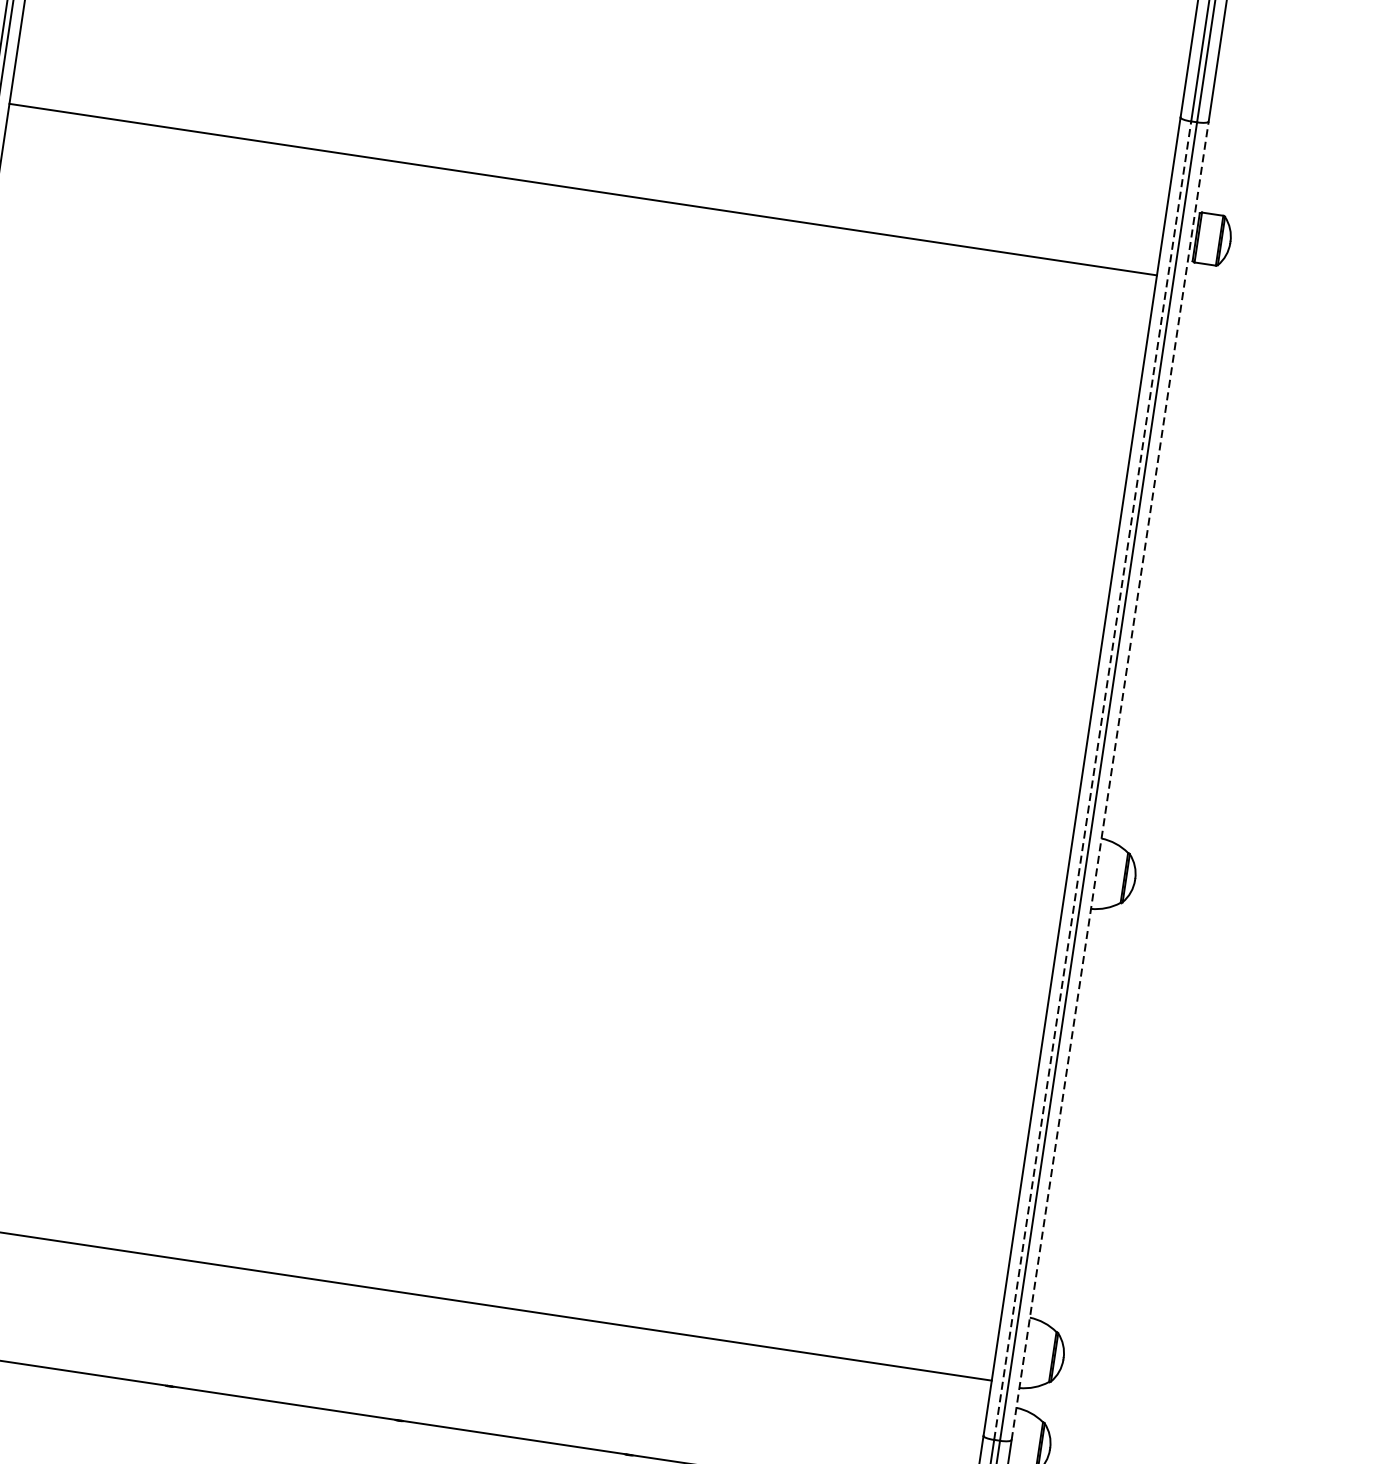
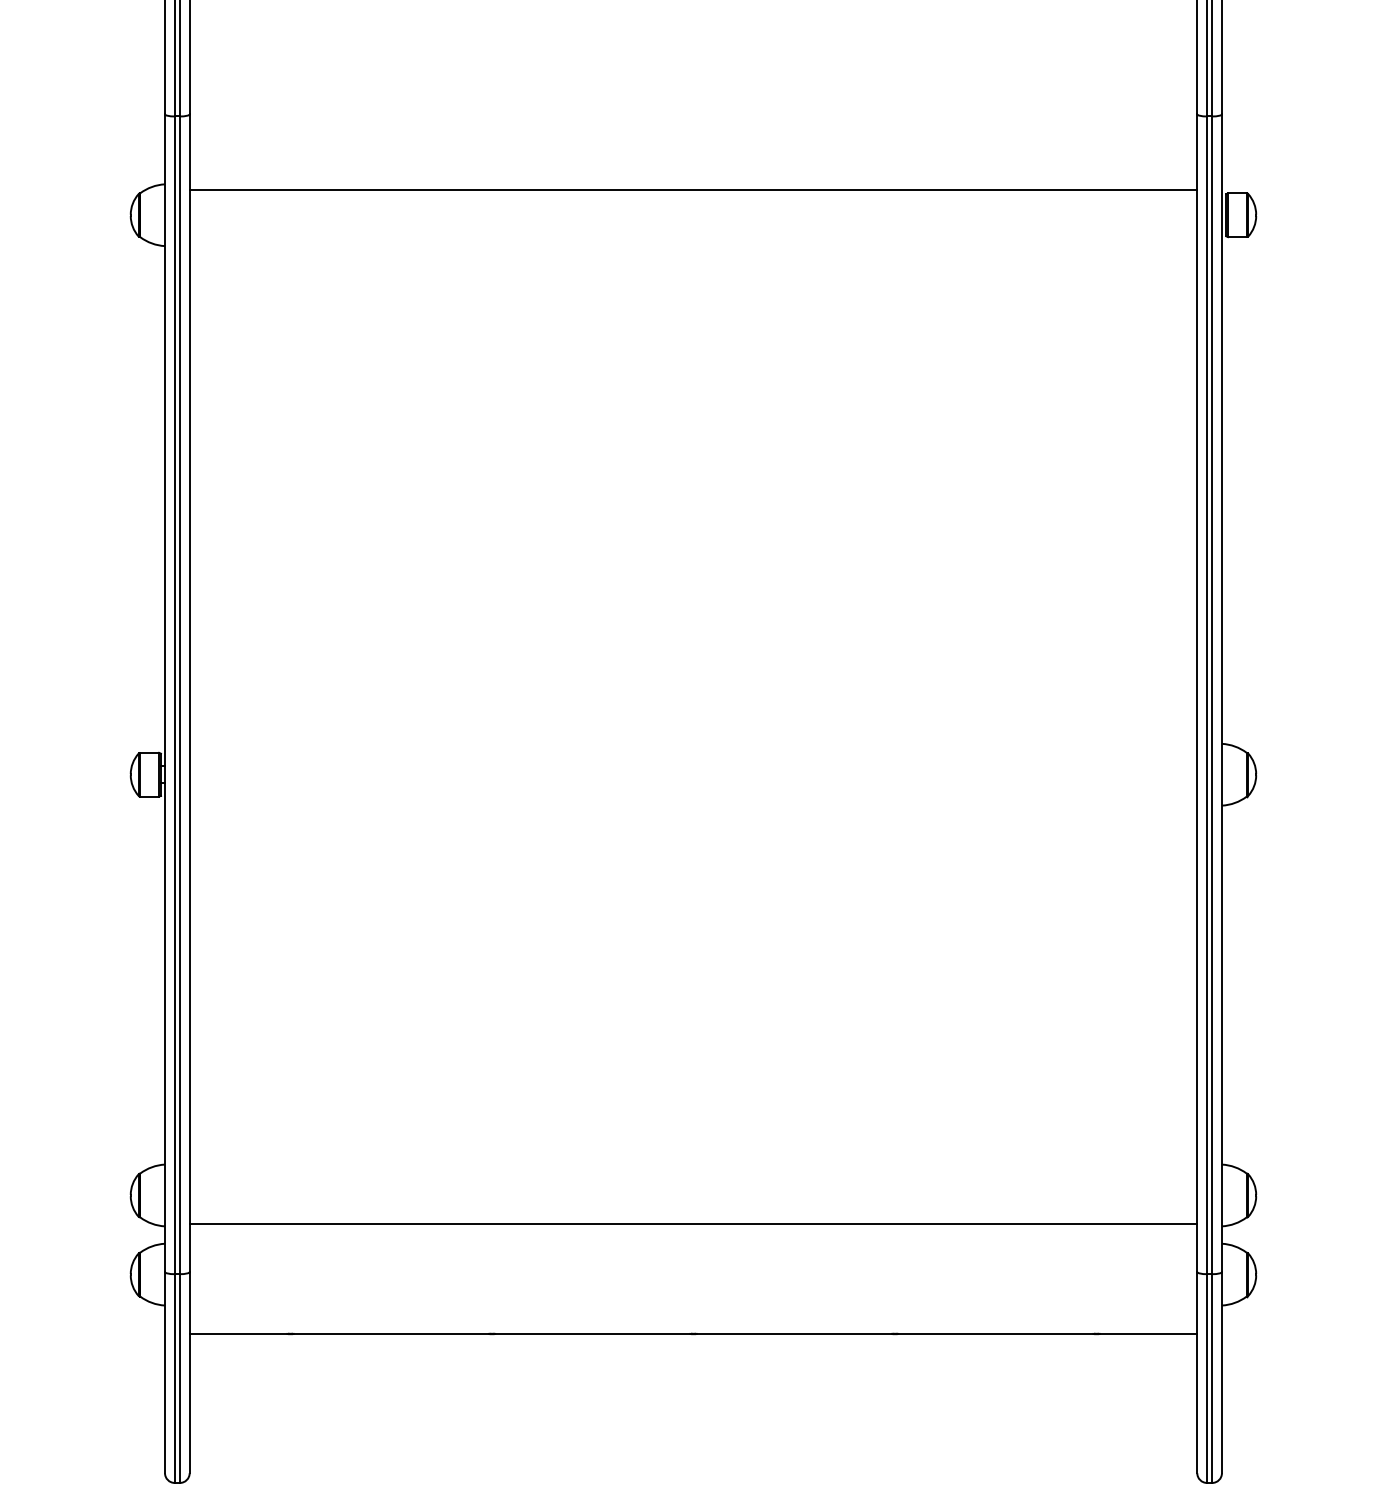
line: (583, 190) -> (693, 190), moved
line: (1093, 780) -> (1207, 695), dashed -> solid
line: (1110, 781) -> (1222, 693), dashed -> solid

